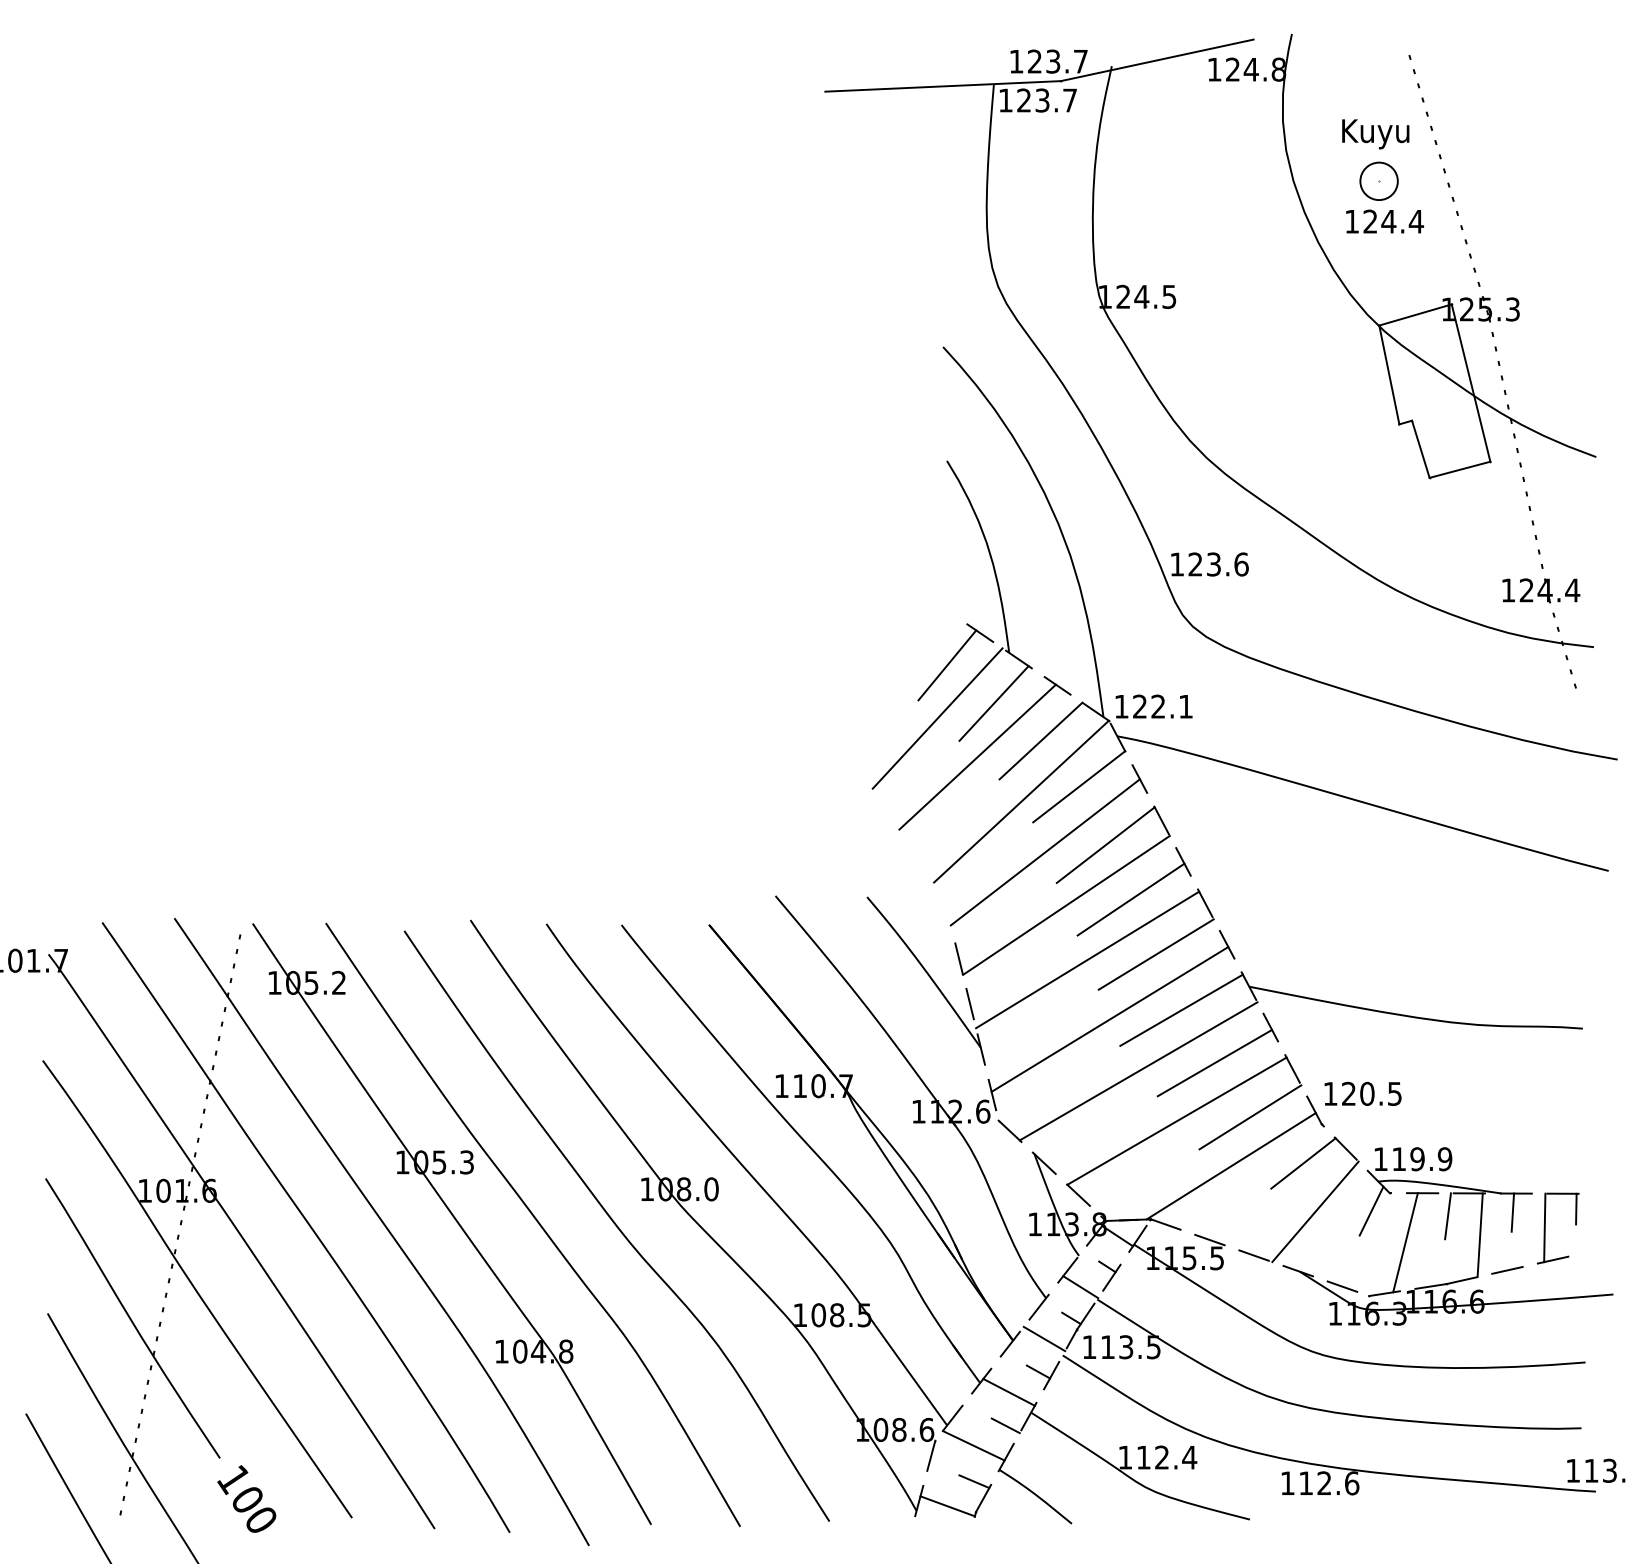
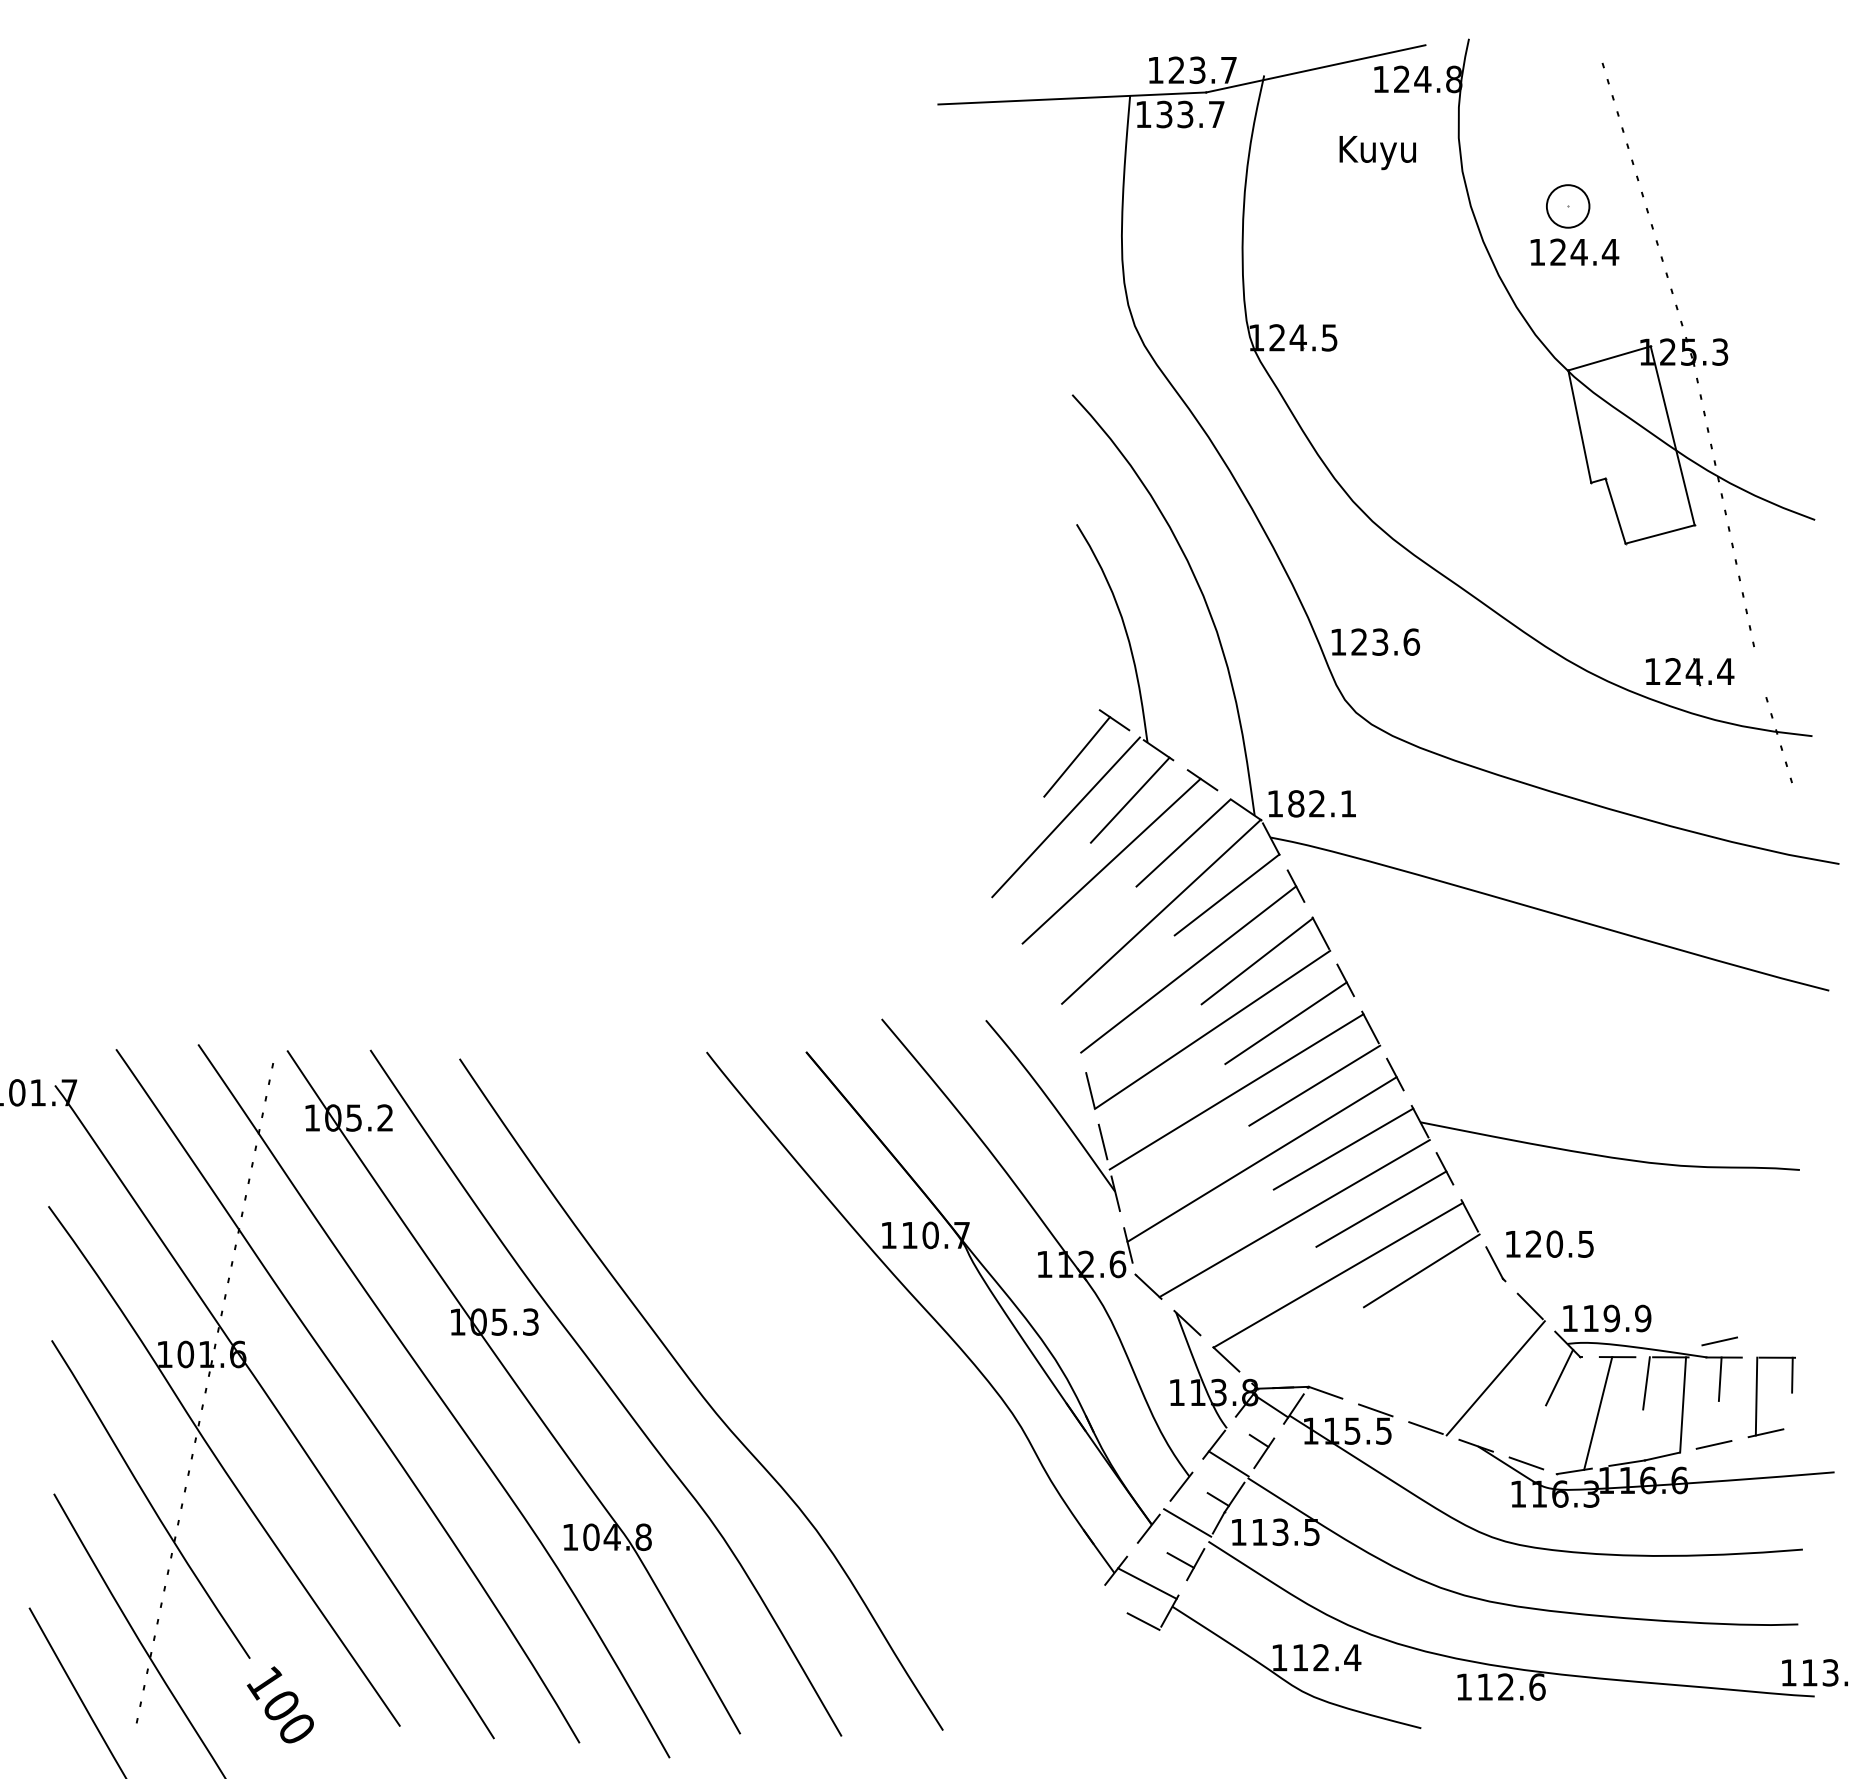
text: (1024, 100) -> (1164, 114), 123.7 -> 133.7
text: (1375, 134) -> (1377, 153), moved
part: (1541, 590) -> (1690, 671), moved
text: (1140, 706) -> (1296, 803), 122.1 -> 182.1
line: (1303, 1163) -> (1482, 1323), removed
line: (1230, 1166) -> (1399, 1326), removed
line: (1512, 1179) -> (1719, 1341), added
part: (783, 1213) -> (890, 1380), removed

